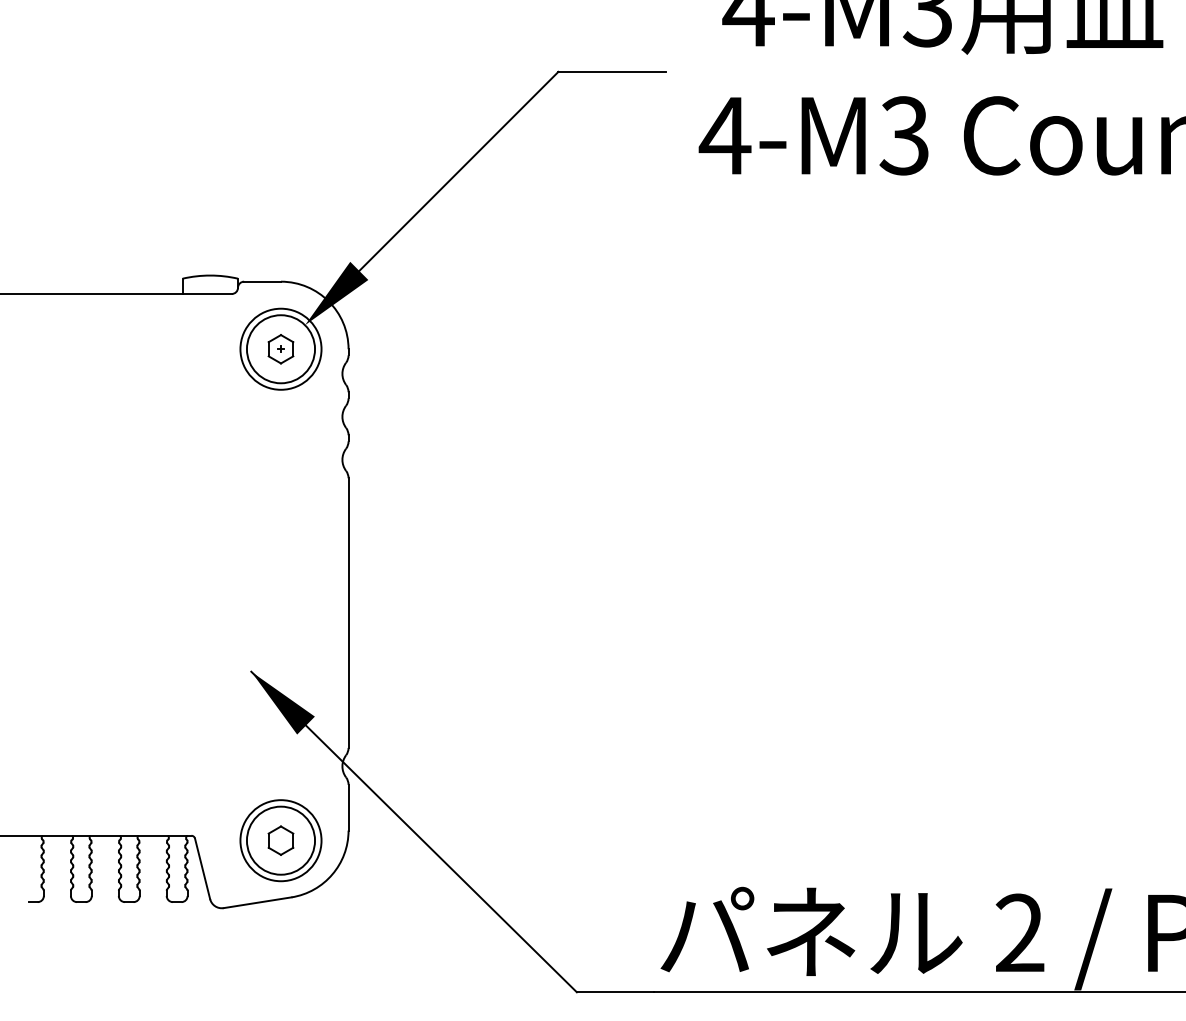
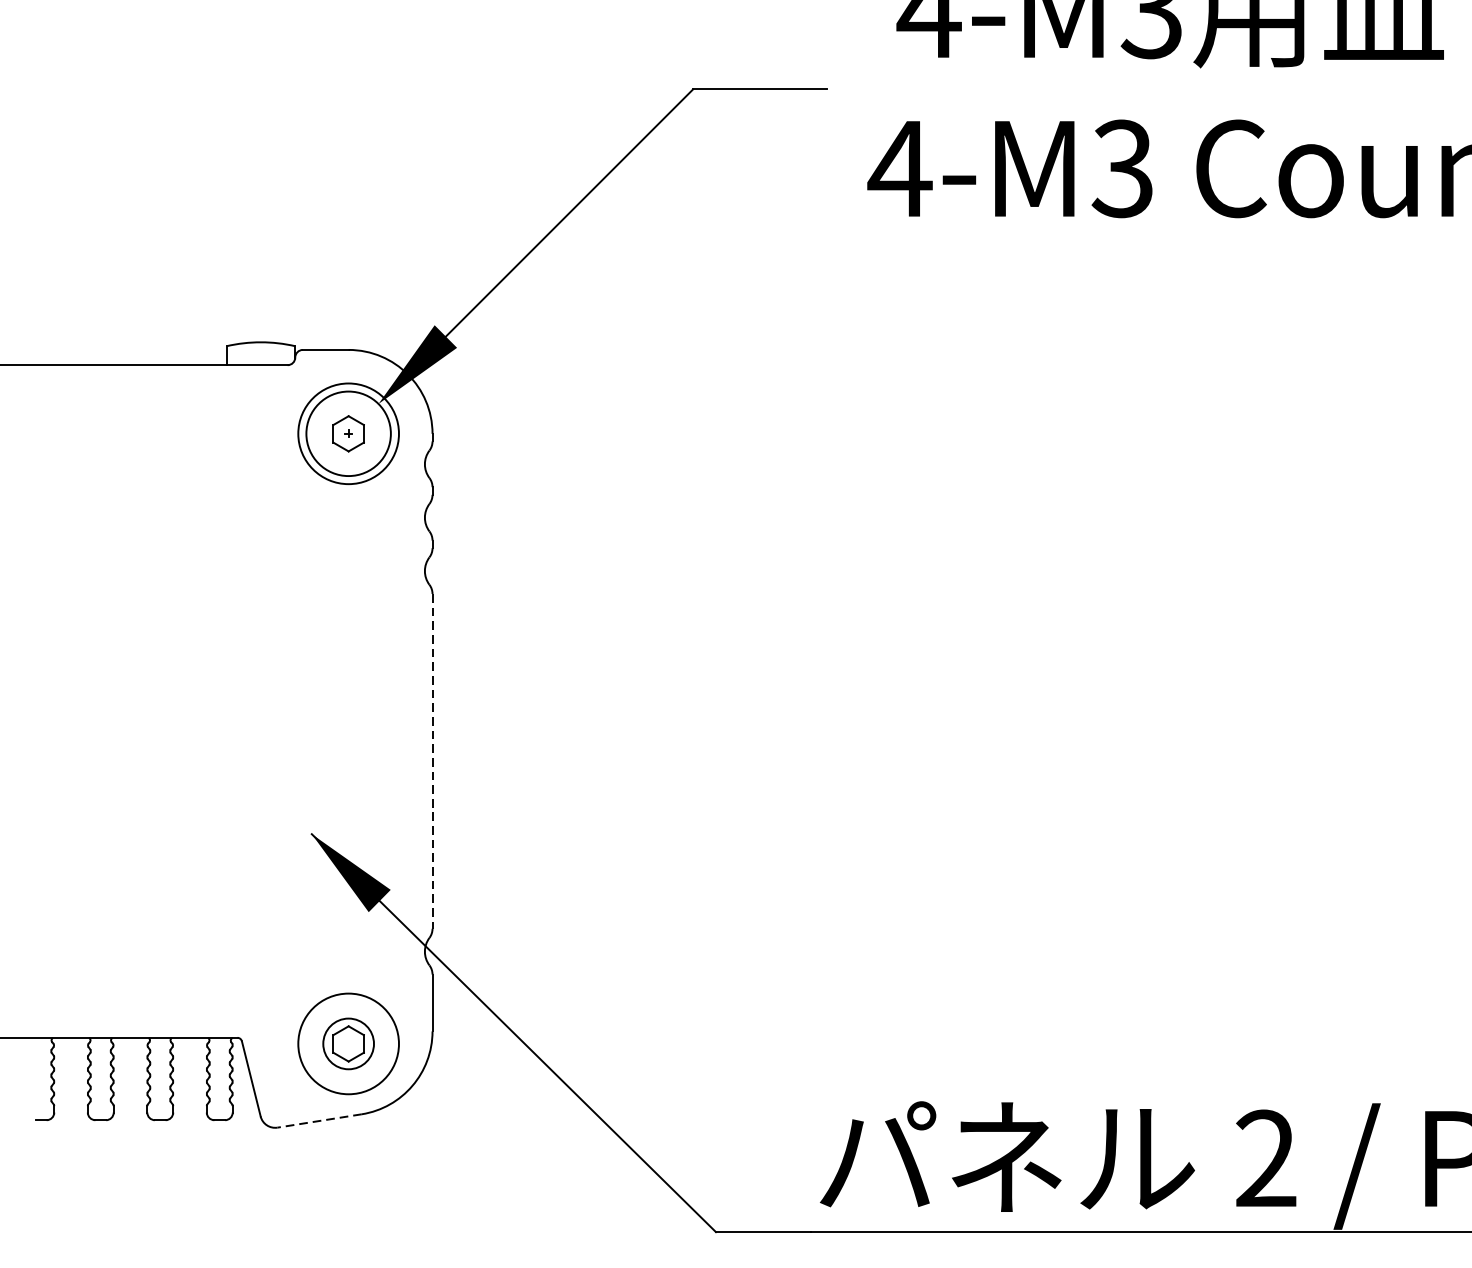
line: (348, 613) -> (432, 761), solid -> dashed
circle: (280, 840) -> (348, 1043), size x0.6
line: (257, 902) -> (319, 1120), solid -> dashed

